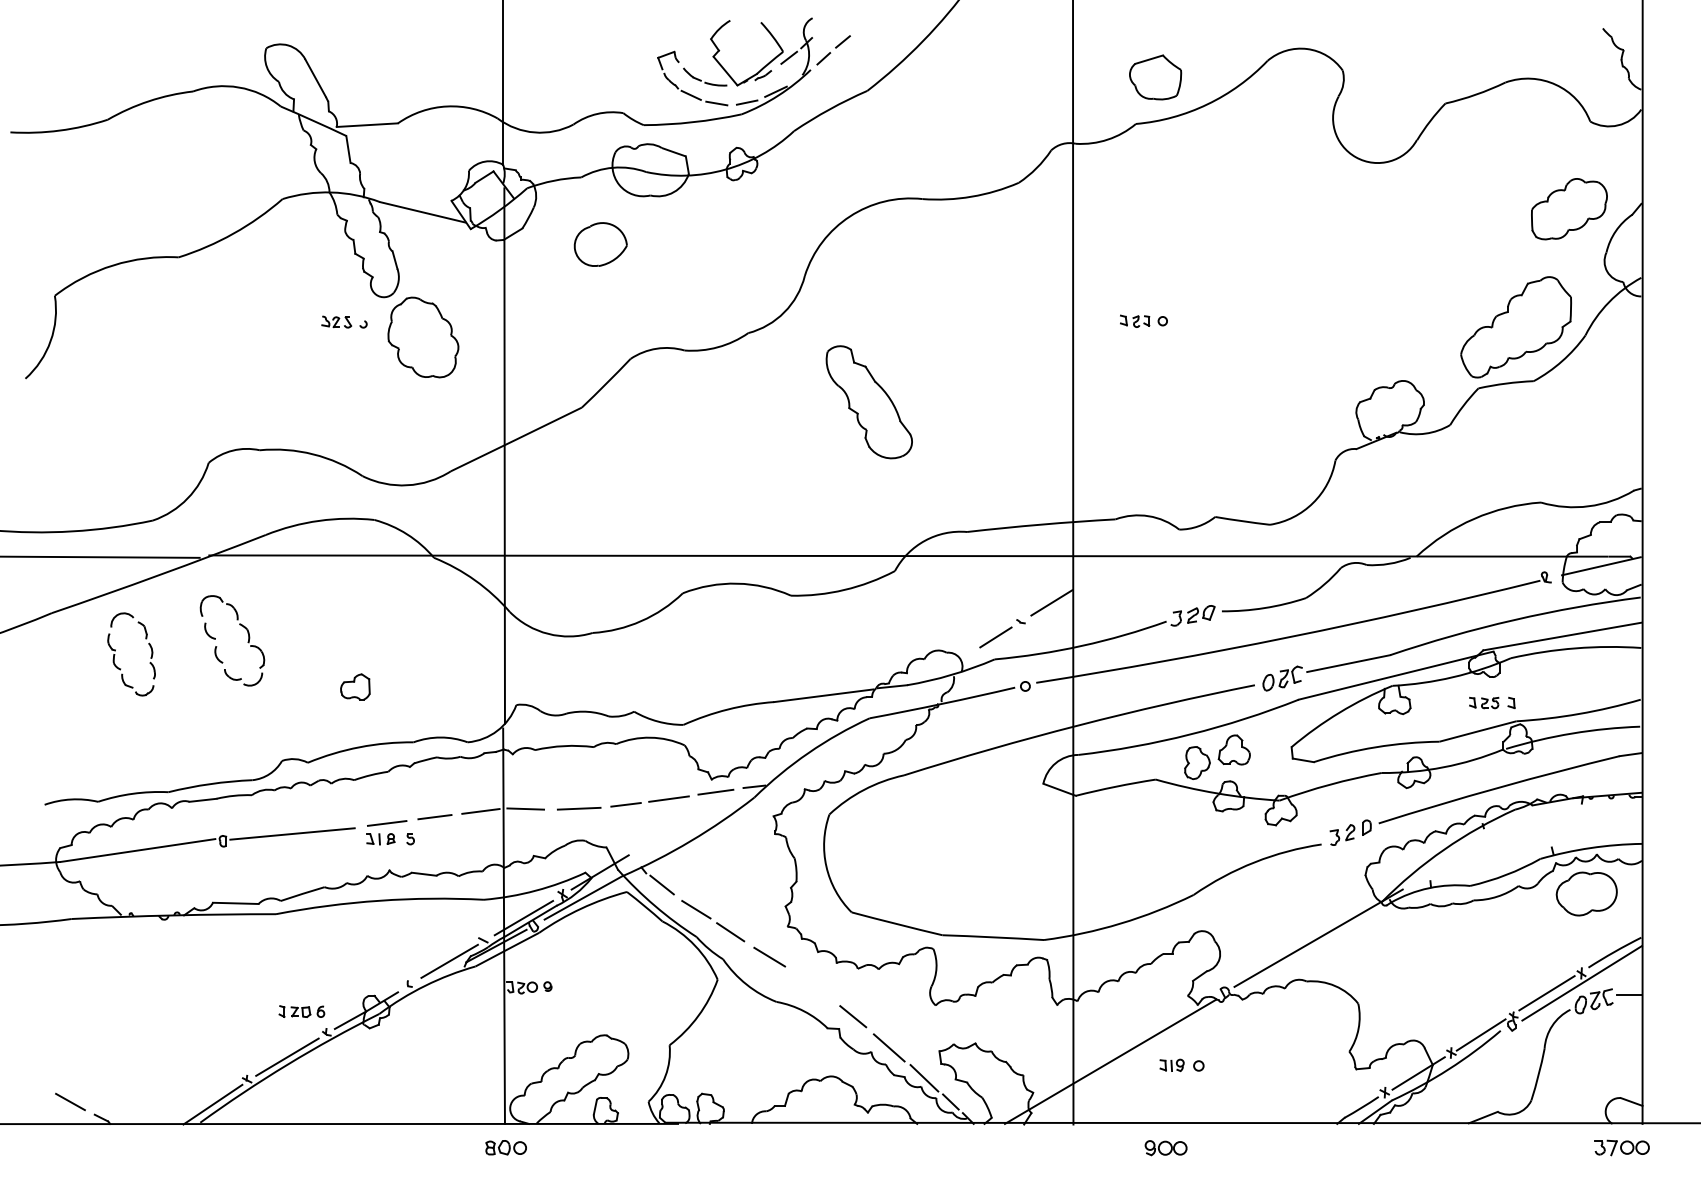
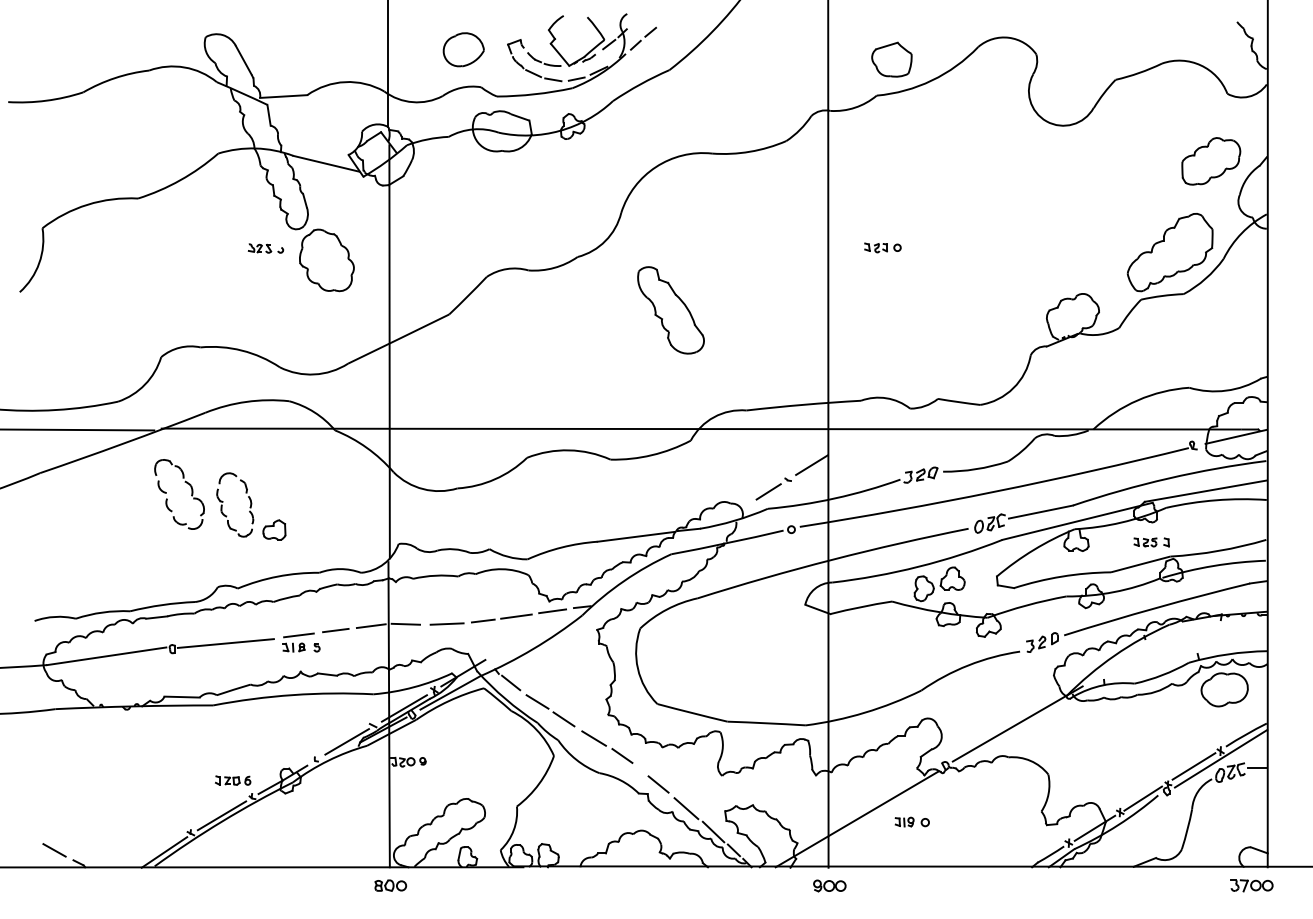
part: (600, 244) -> (463, 49), moved
part: (115, 654) -> (222, 505), moved
line: (806, 979) -> (622, 755), added
part: (1165, 1148) -> (829, 886), moved

